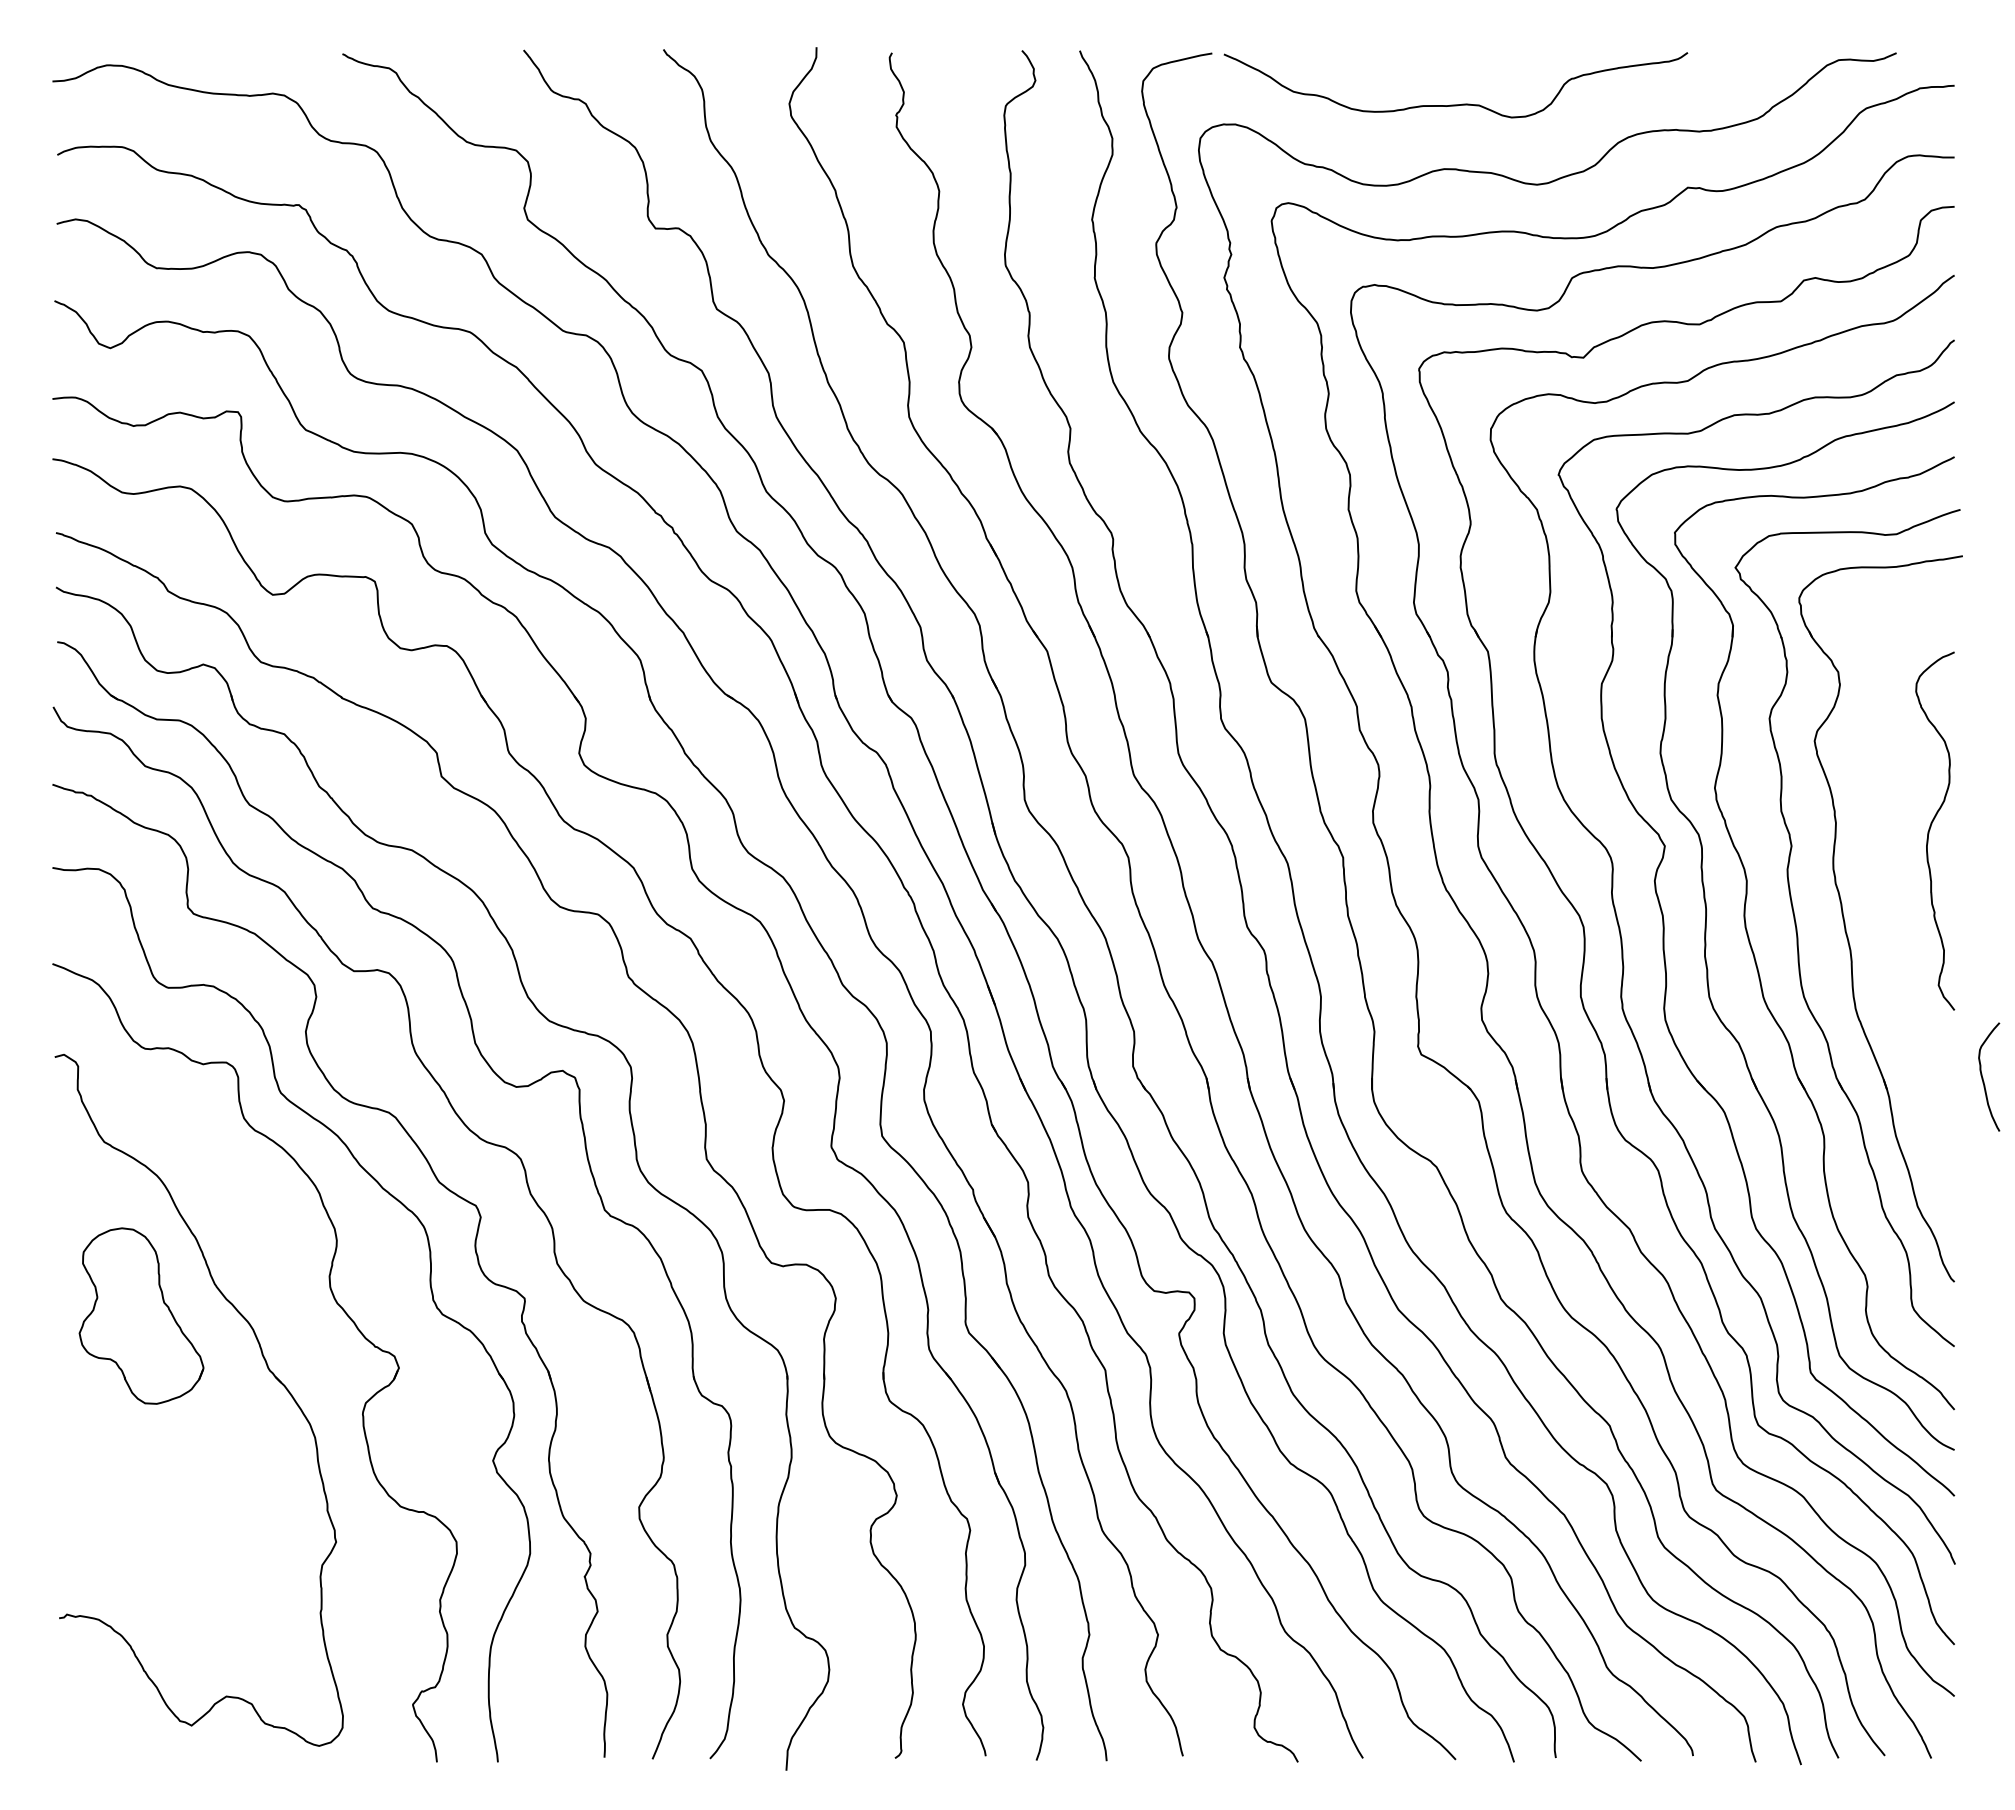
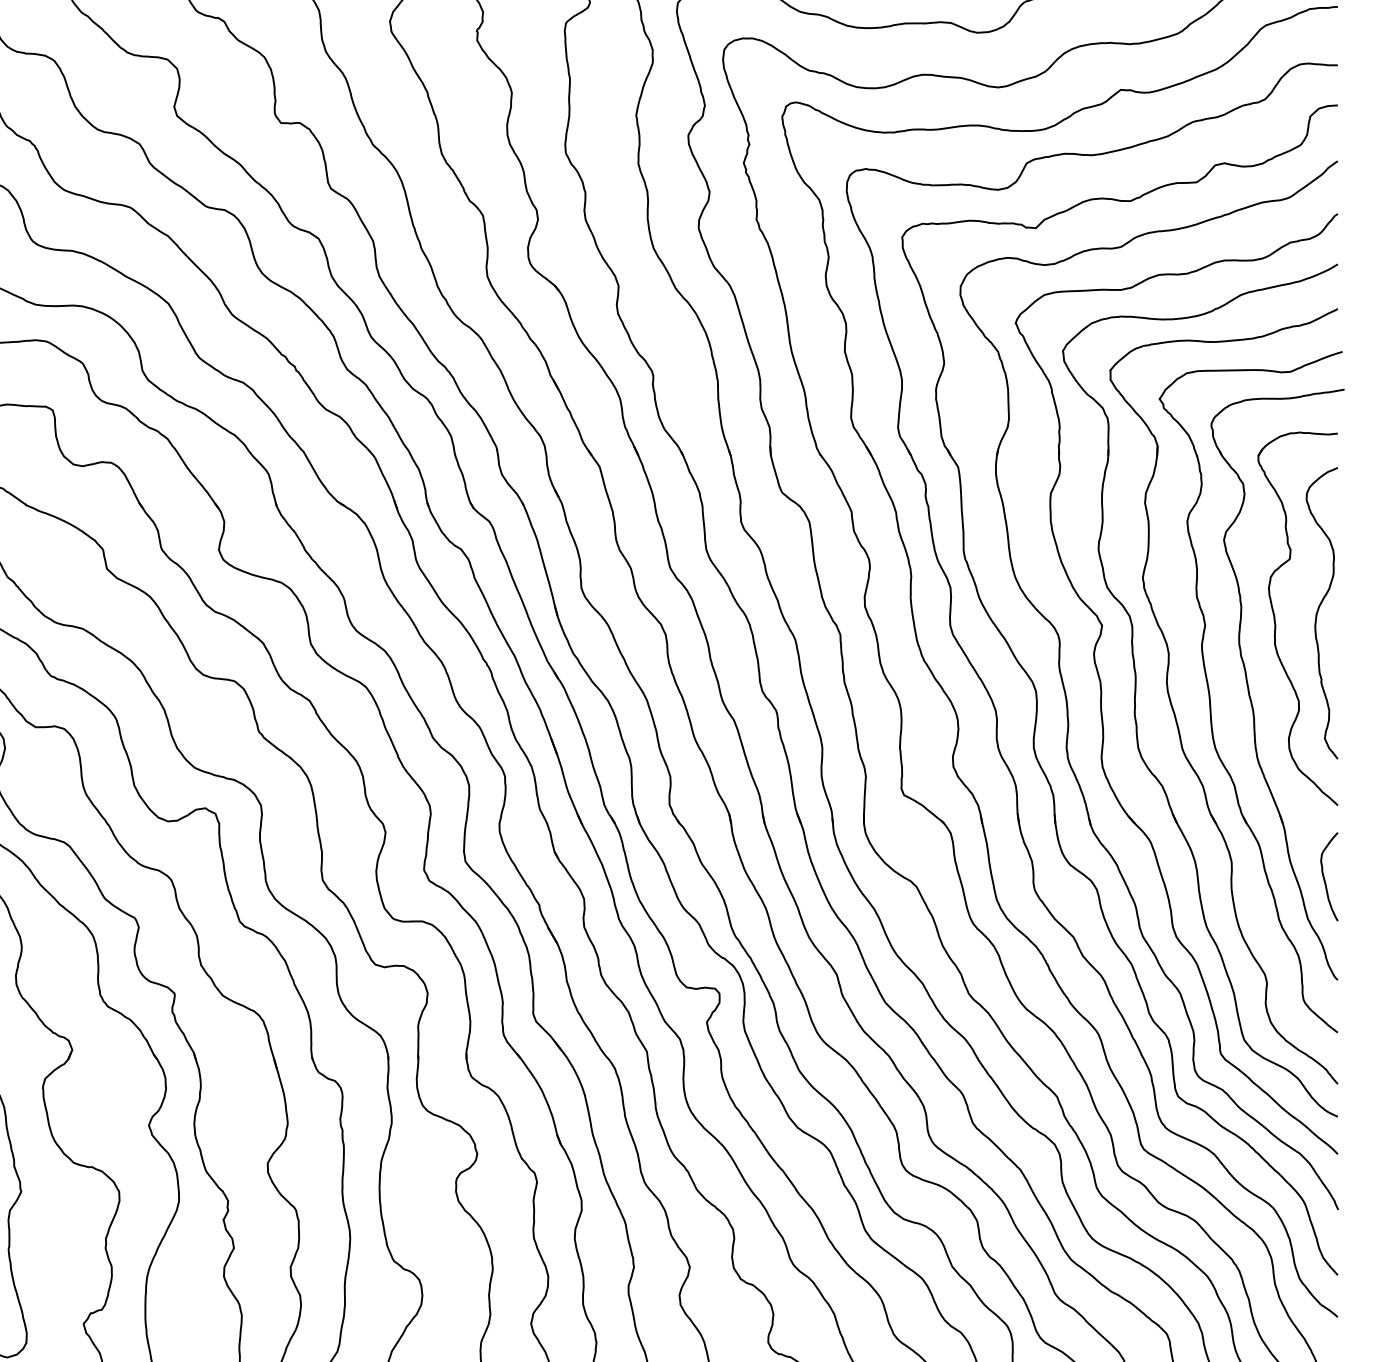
part: (1878, 842) -> (1275, 622), added
curve: (1983, 1077) -> (1324, 877), moved

